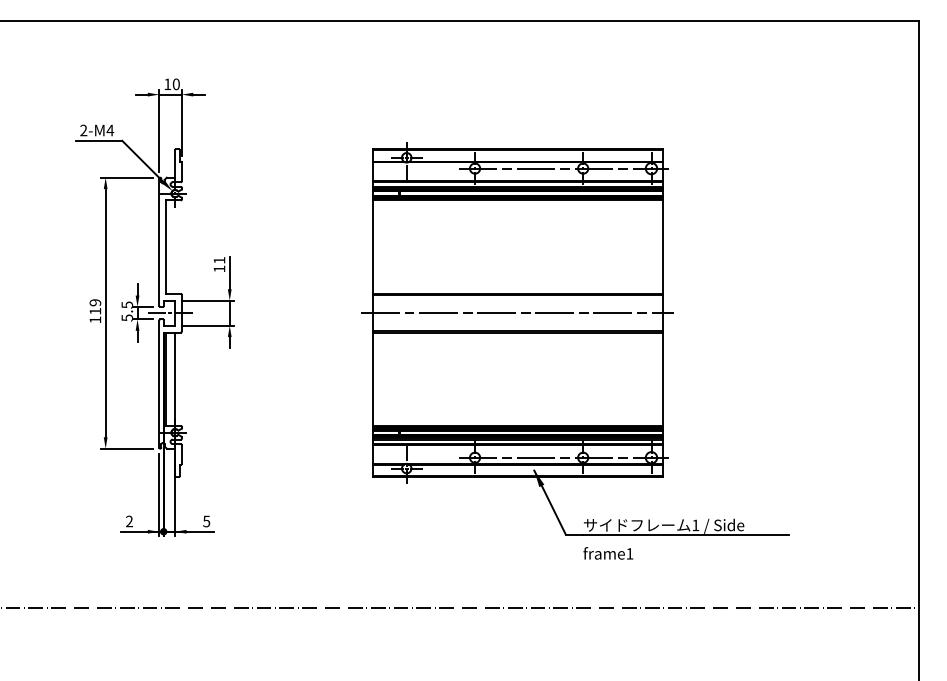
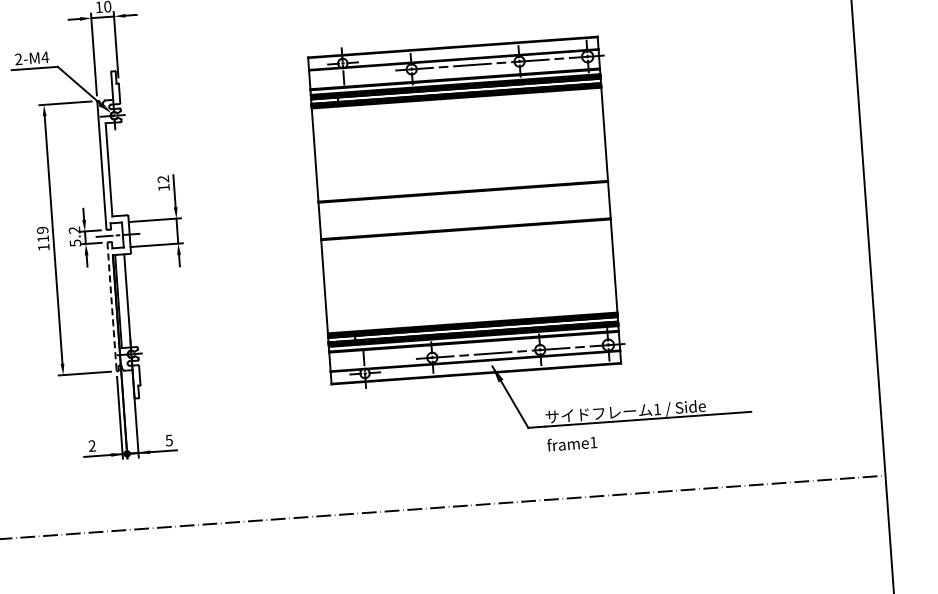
text: (219, 259) -> (163, 178), 11 -> 12
text: (127, 304) -> (74, 229), 5.5 -> 5.2
line: (517, 313) -> (464, 210), removed
line: (159, 383) -> (112, 306), solid -> dashed

